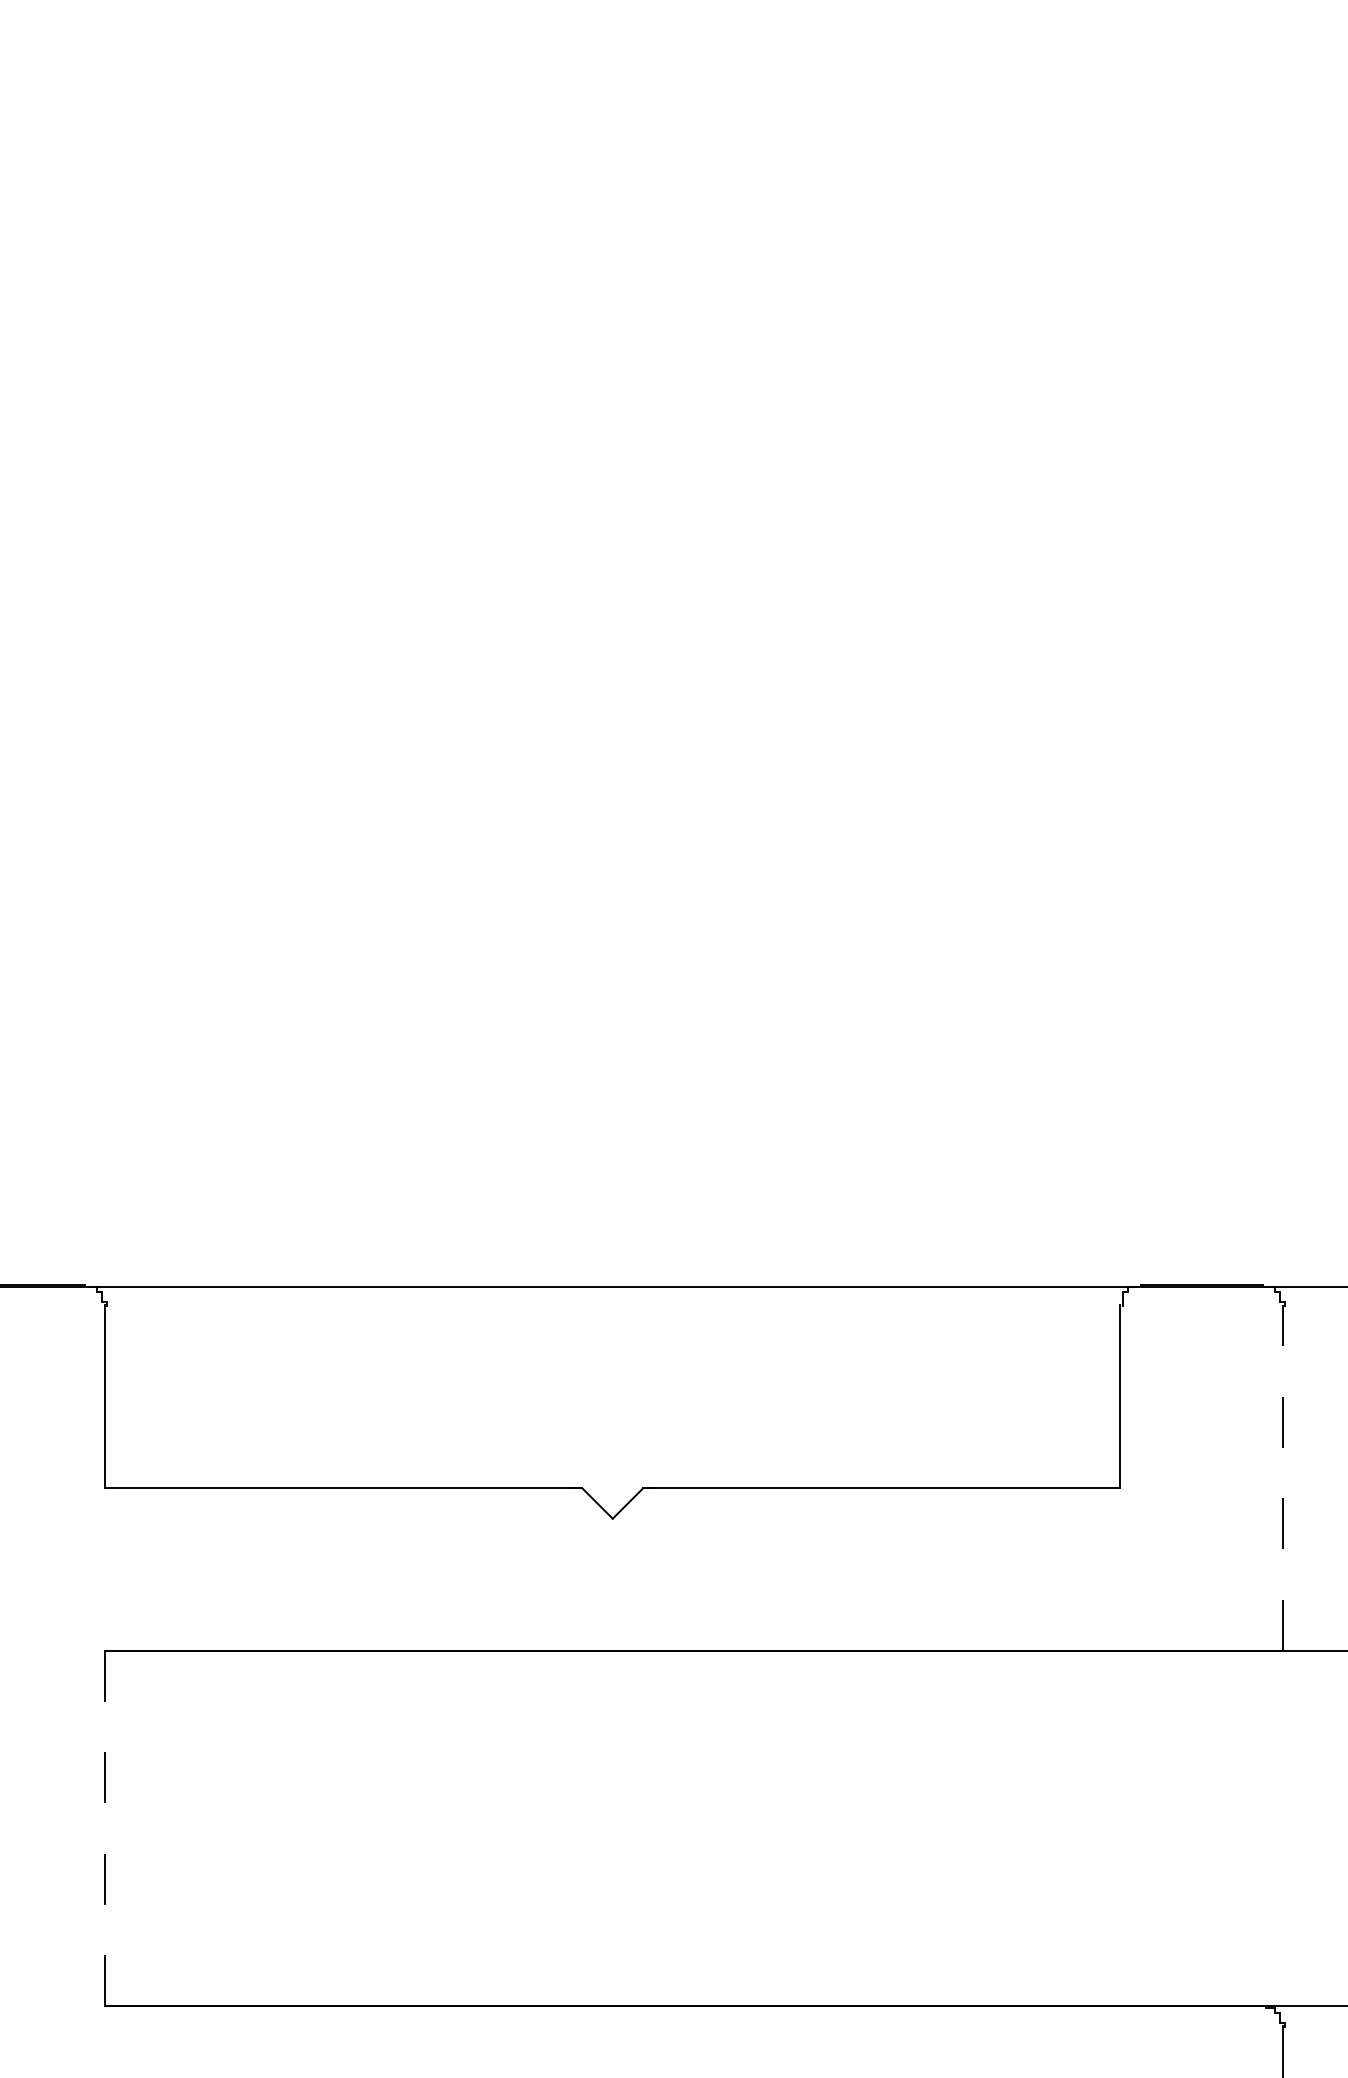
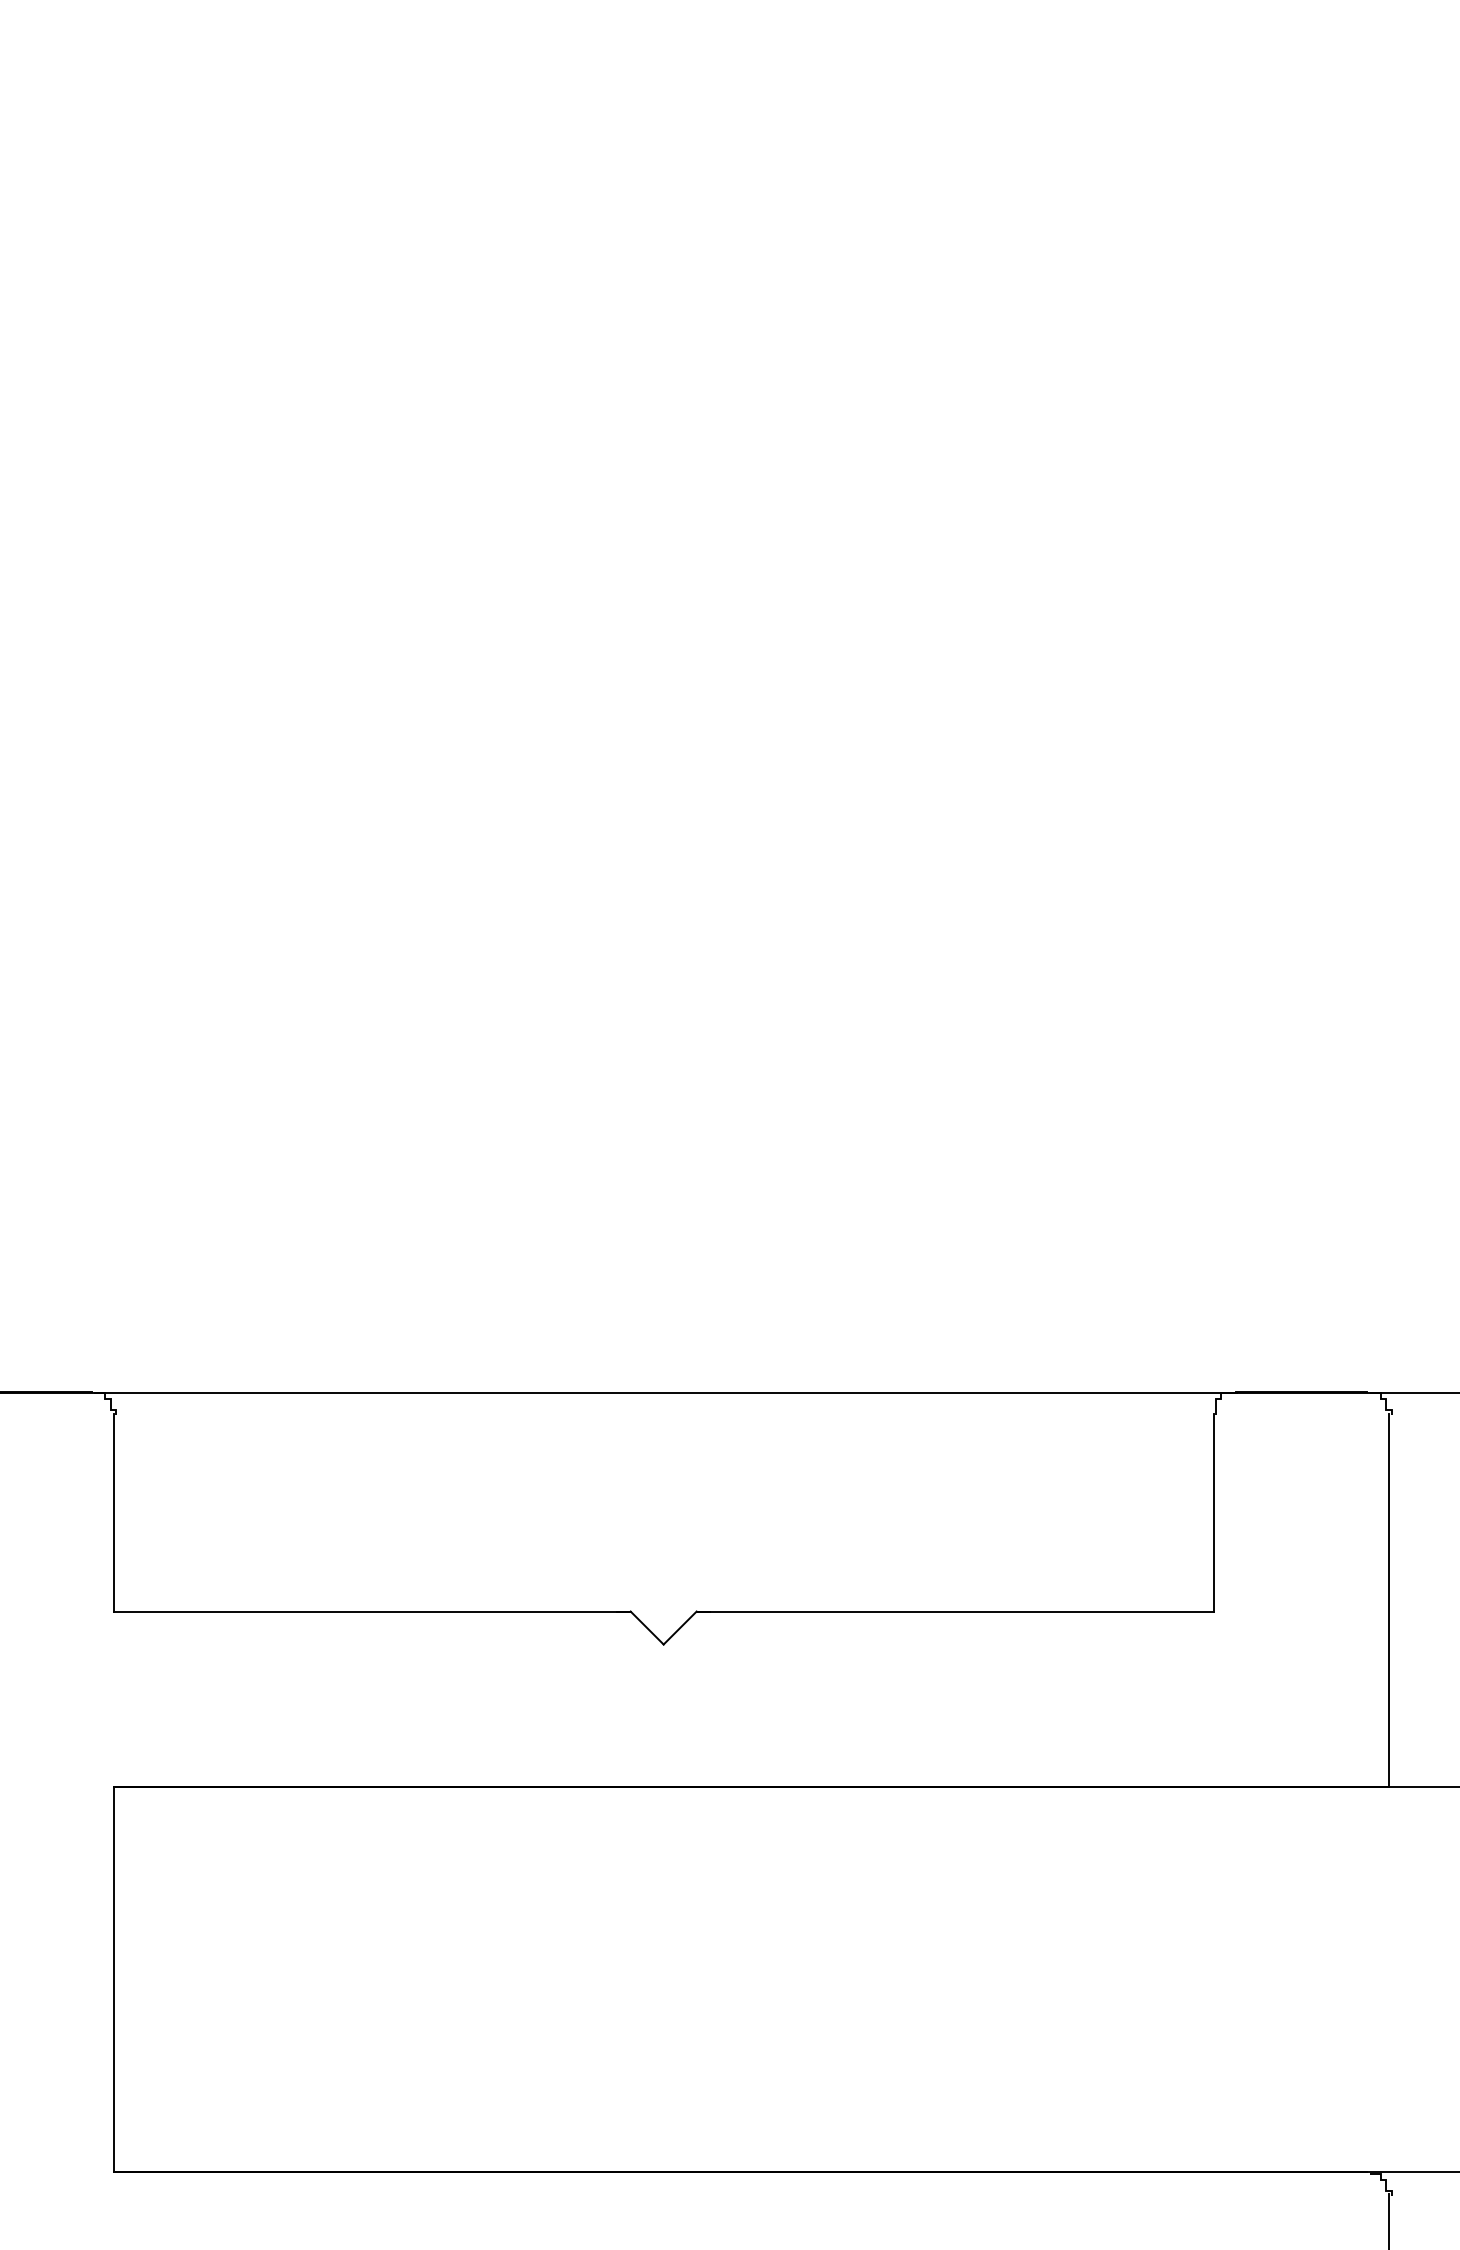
line: (1282, 1478) -> (1389, 1600), dashed -> solid
line: (104, 1828) -> (113, 1980), dashed -> solid

